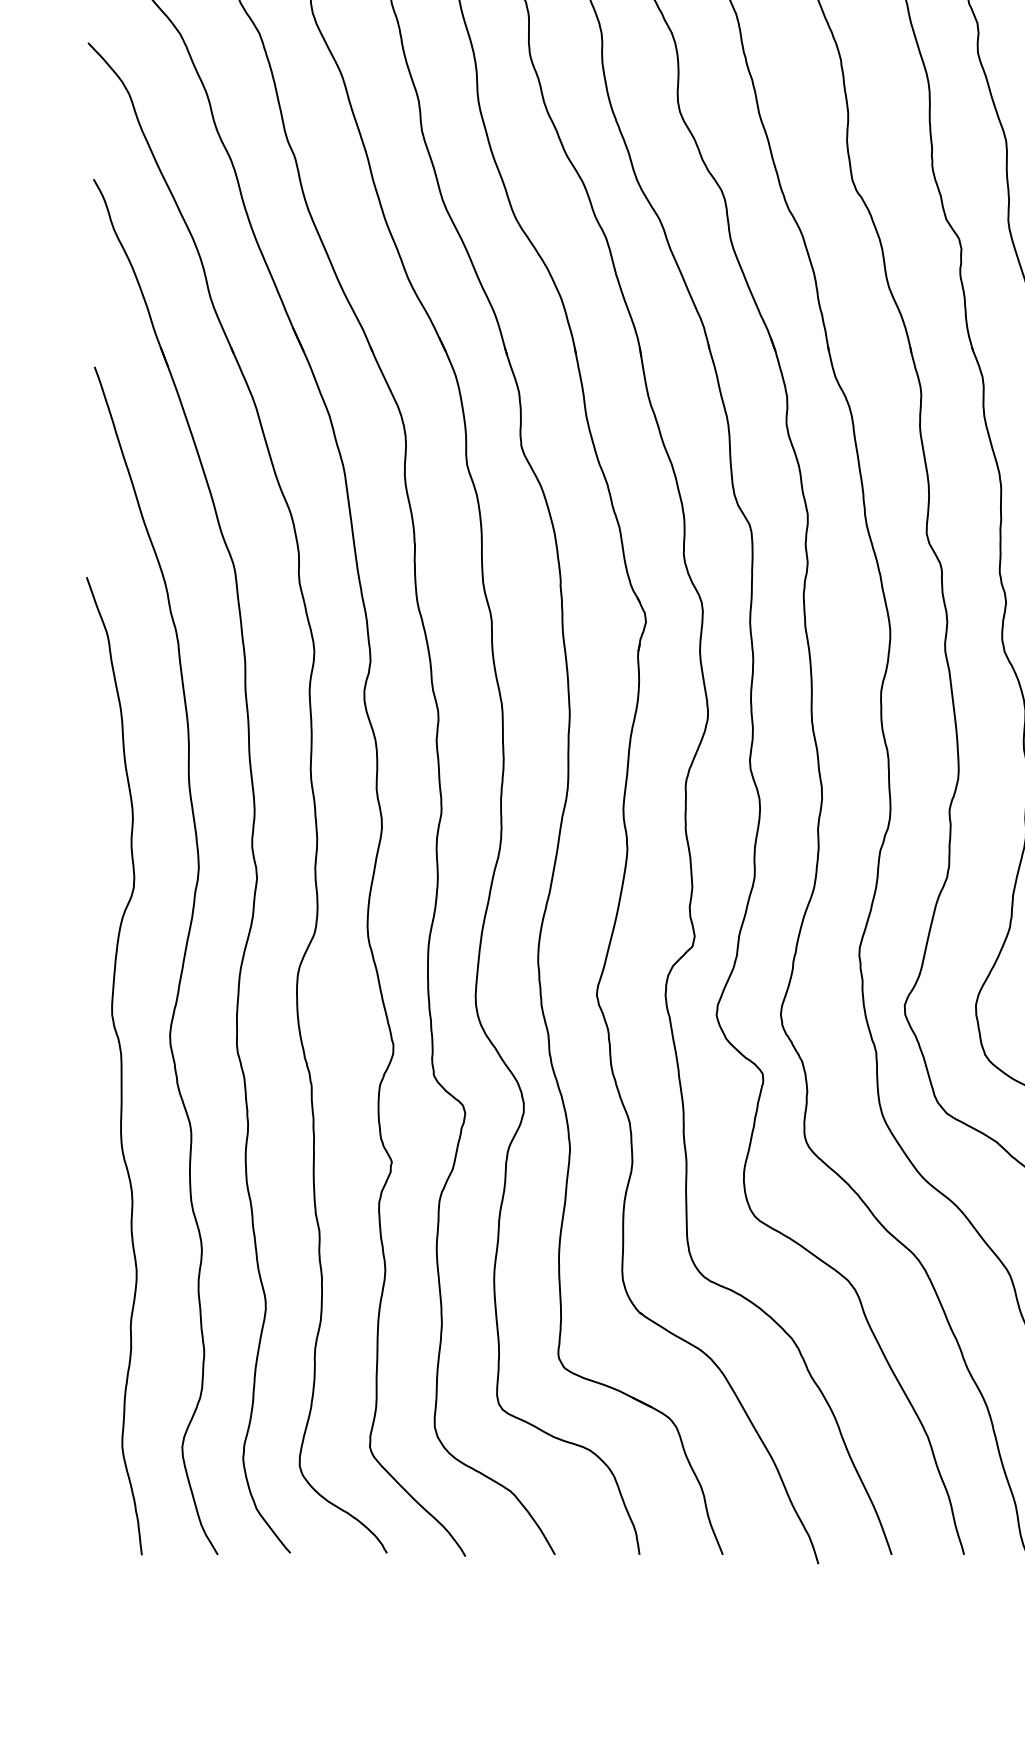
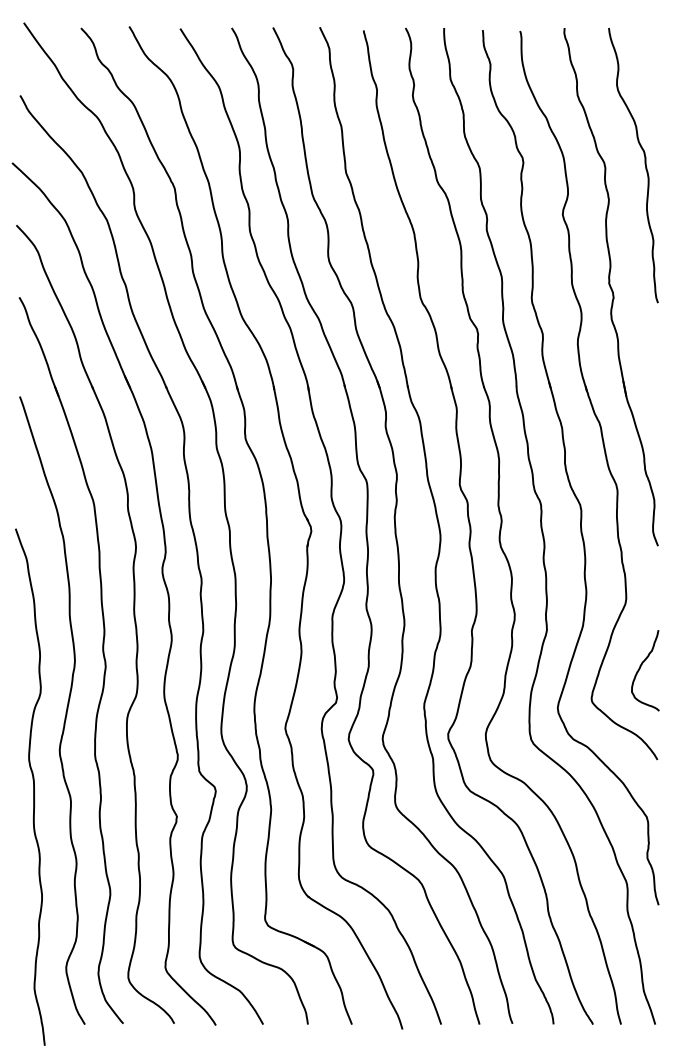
curve: (120, 1064) -> (33, 786), moved

